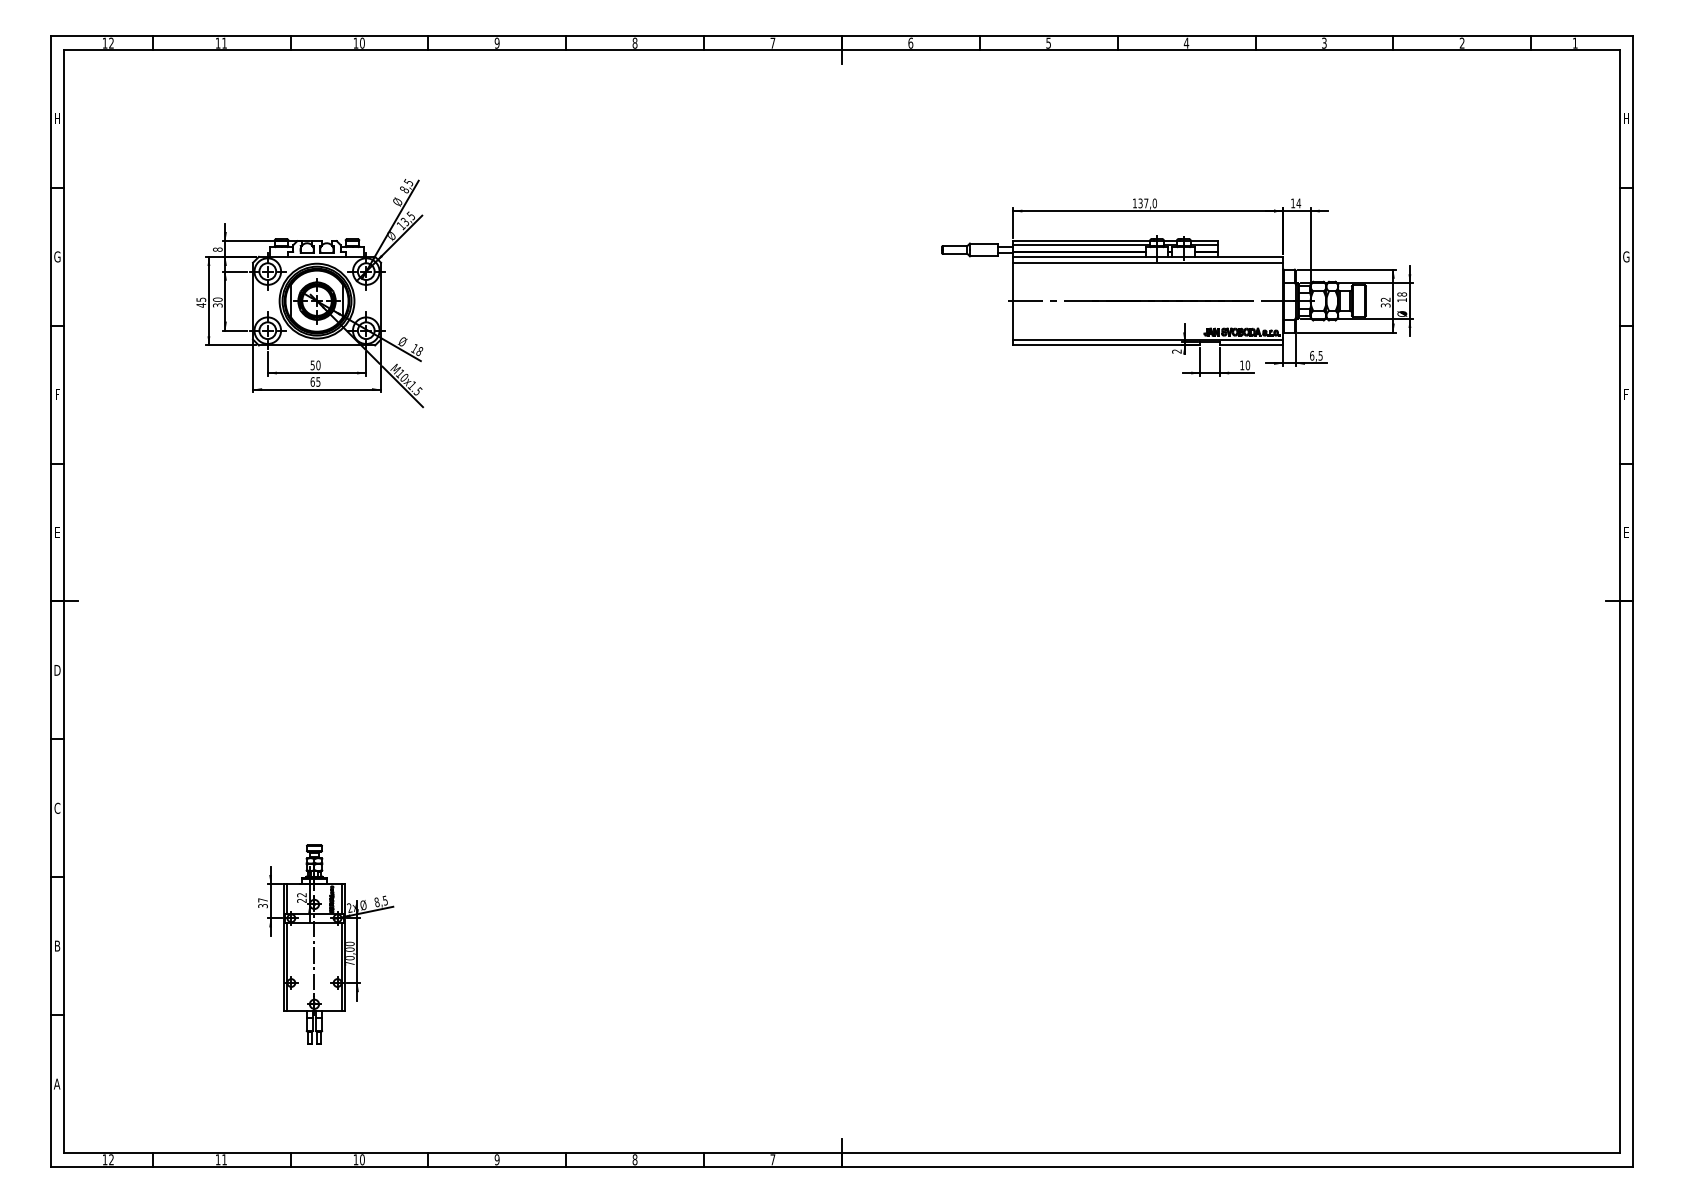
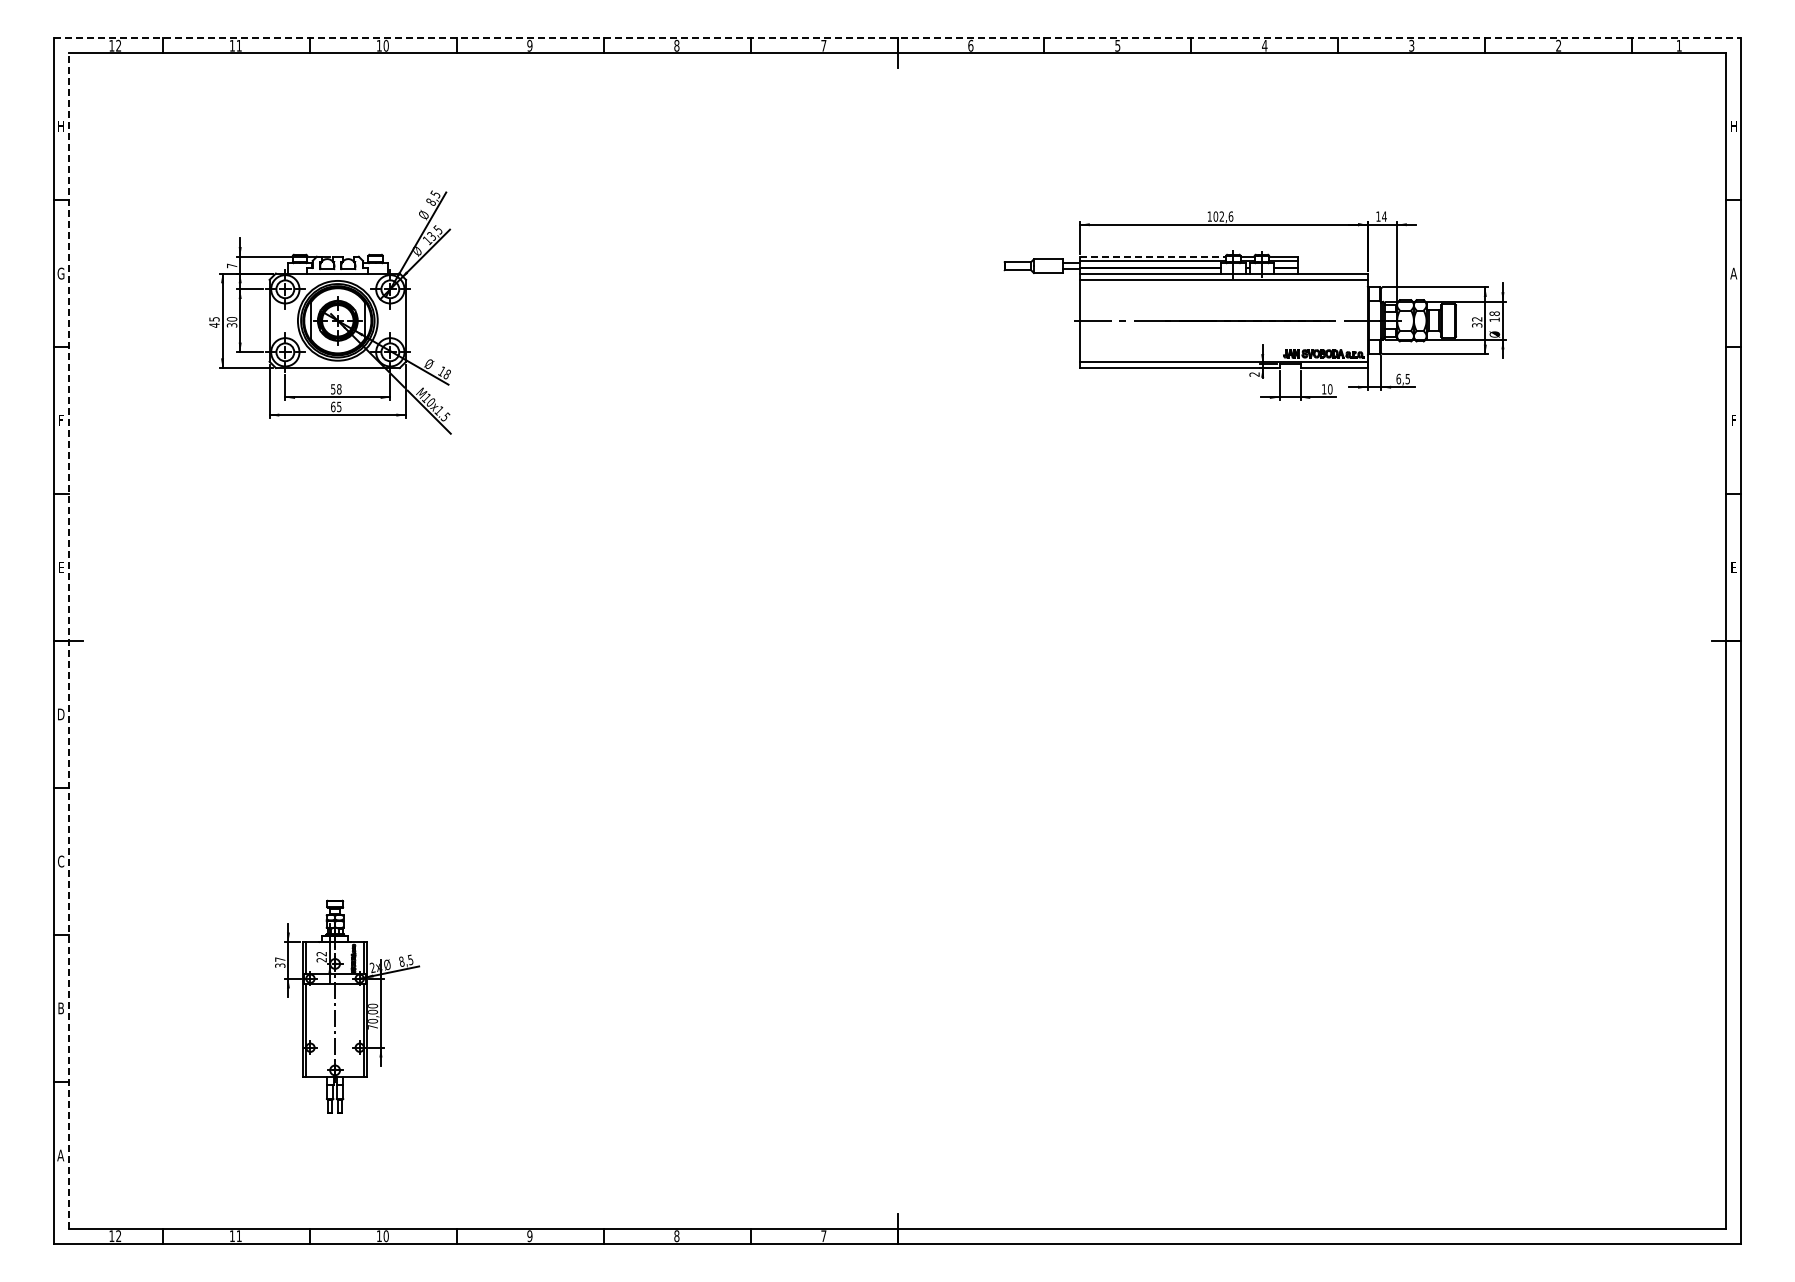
line: (842, 36) -> (897, 38), solid -> dashed
text: (1147, 203) -> (1223, 216), 137,0 -> 102,6
line: (1082, 240) -> (1153, 256), solid -> dashed
text: (217, 249) -> (231, 265), 8 -> 7
text: (1626, 256) -> (1733, 273), G -> A
text: (318, 365) -> (339, 389), 50 -> 58
line: (64, 601) -> (68, 641), solid -> dashed

